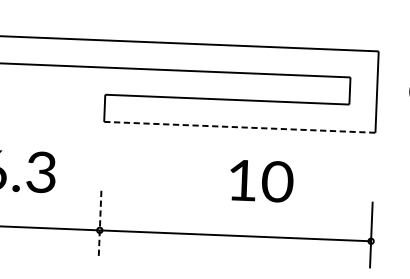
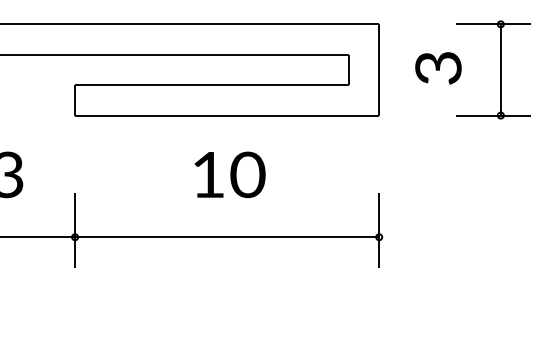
line: (240, 127) -> (227, 115), dashed -> solid
text: (261, 180) -> (229, 174), moved
line: (100, 224) -> (75, 230), dashed -> solid

